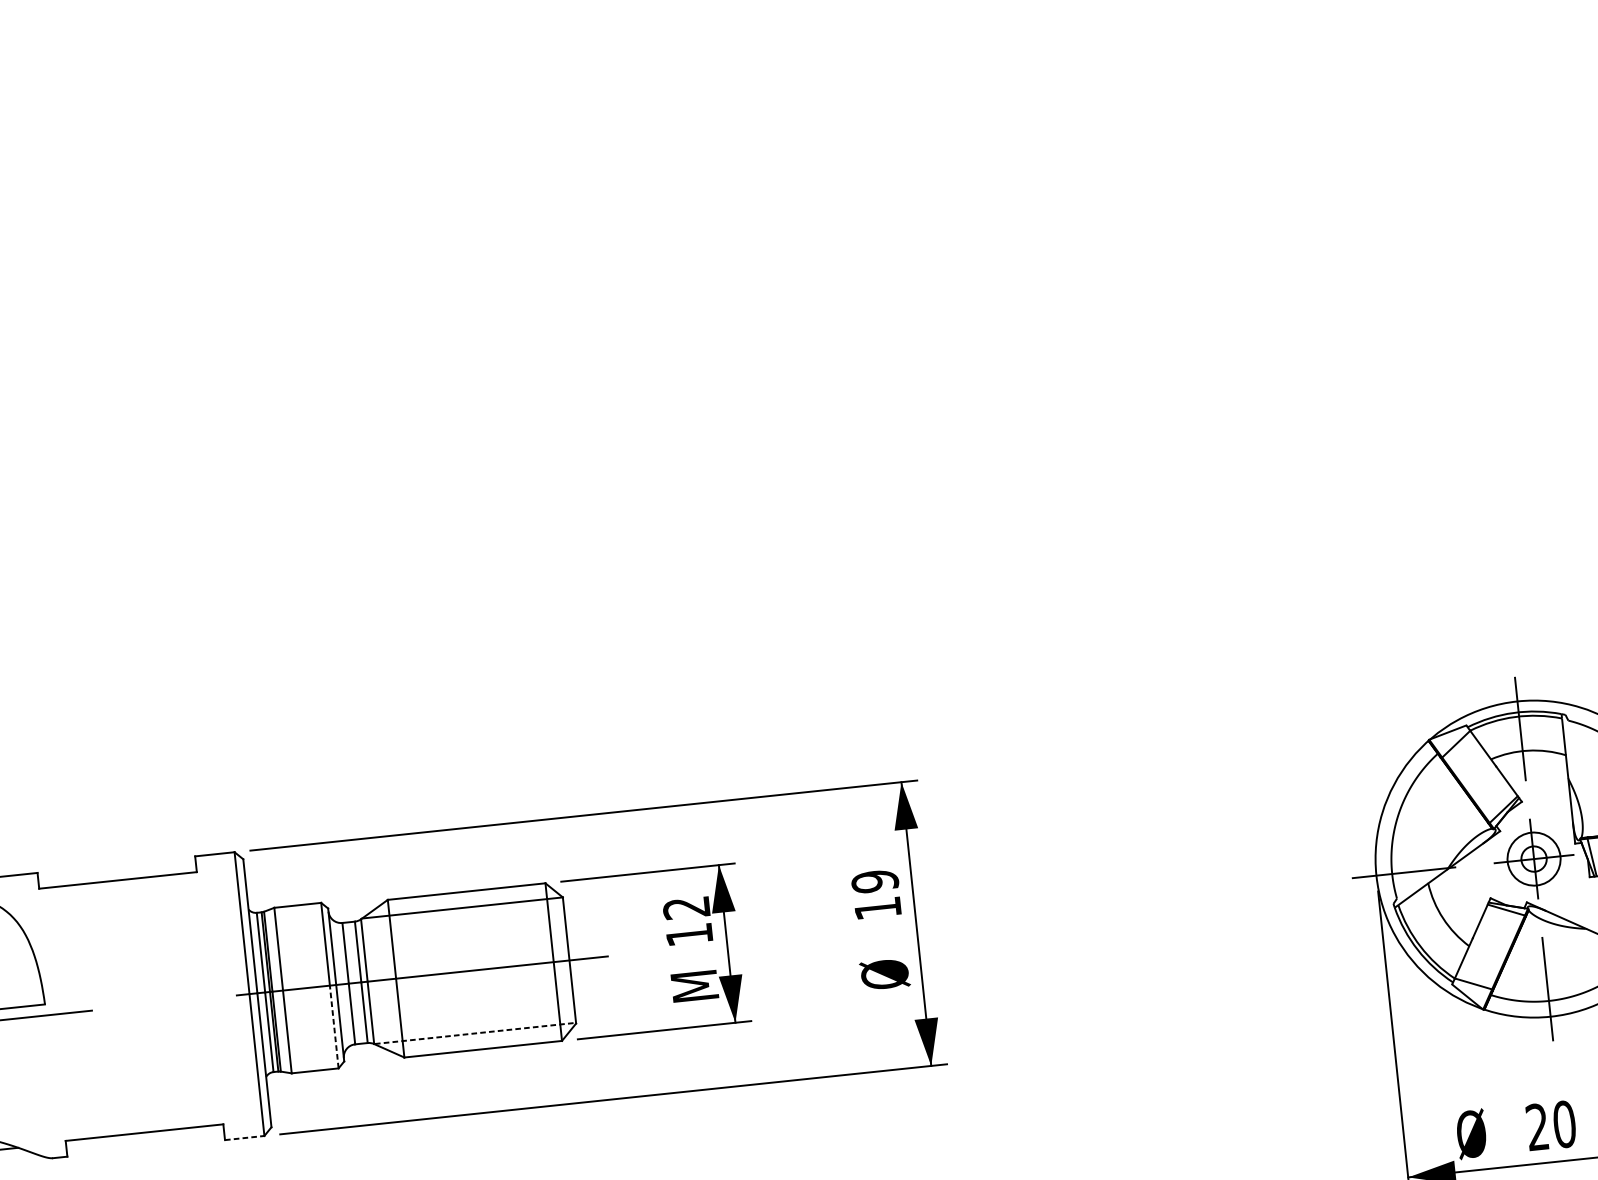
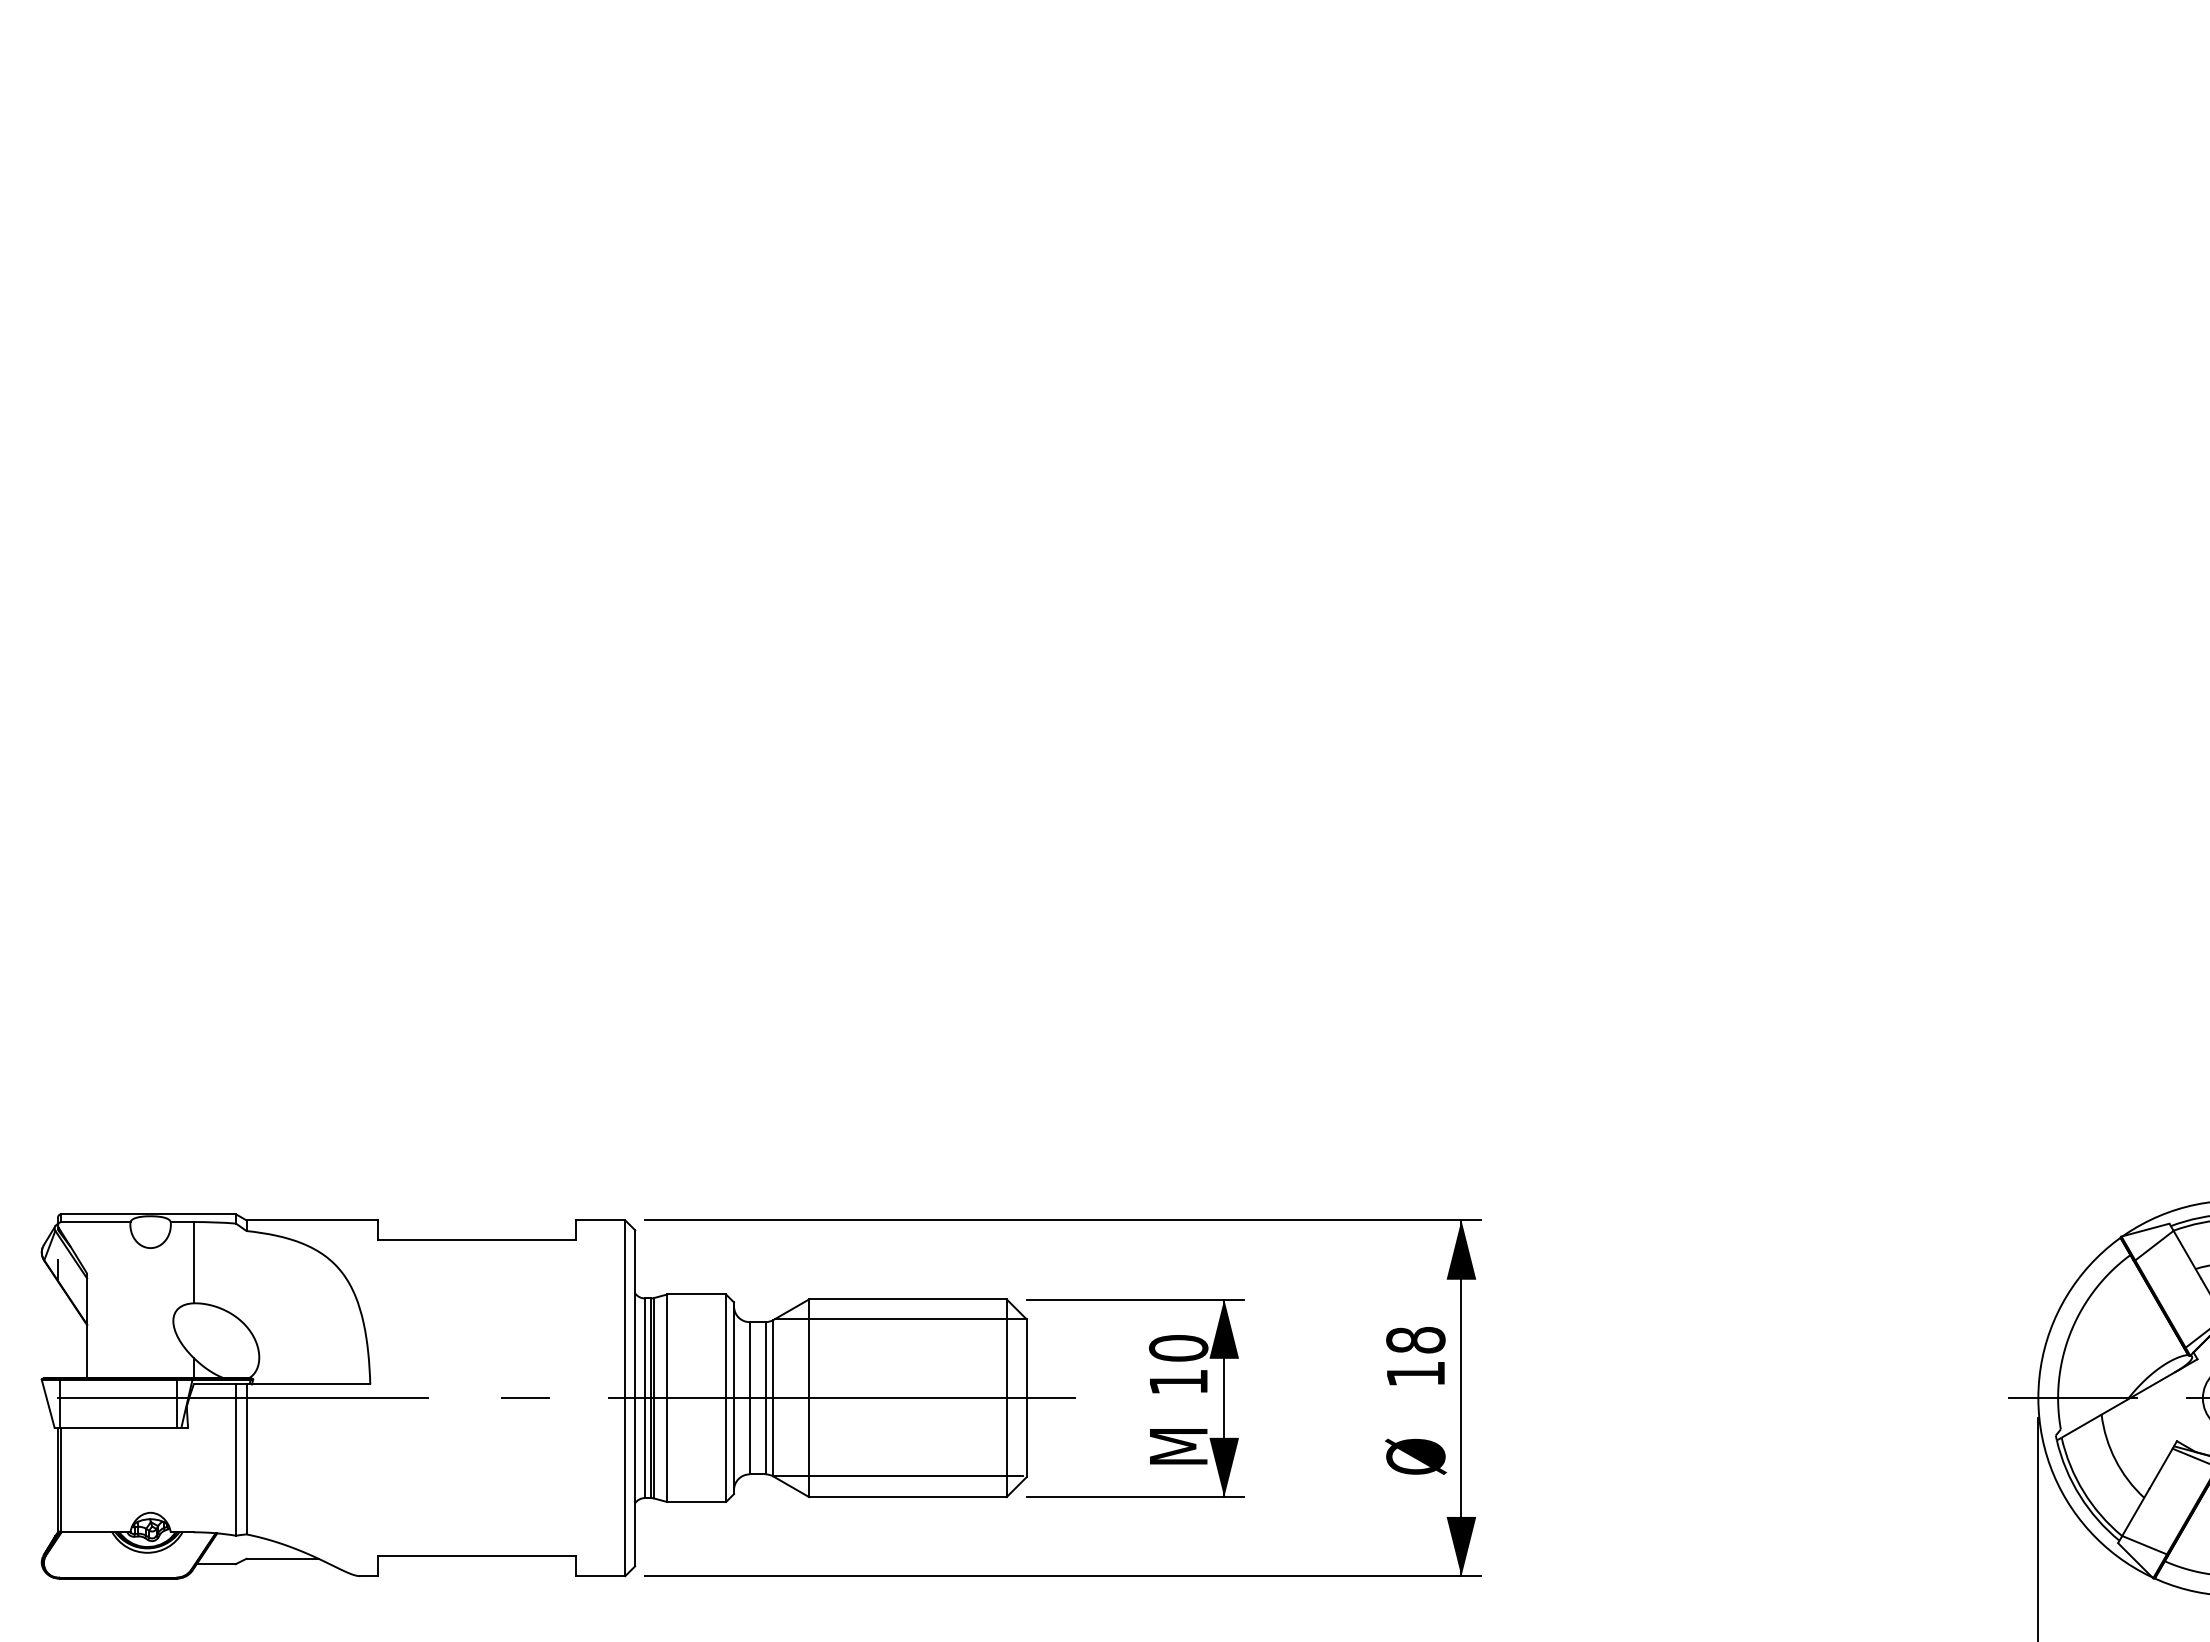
text: (874, 881) -> (1415, 1340), 19 -> 18
text: (686, 908) -> (1178, 1348), 12 -> 10
line: (169, 1002) -> (525, 1398), added
line: (334, 1027) -> (726, 1450), dashed -> solid
line: (473, 1033) -> (898, 1476), dashed -> solid
line: (244, 1138) -> (600, 1576), dashed -> solid

